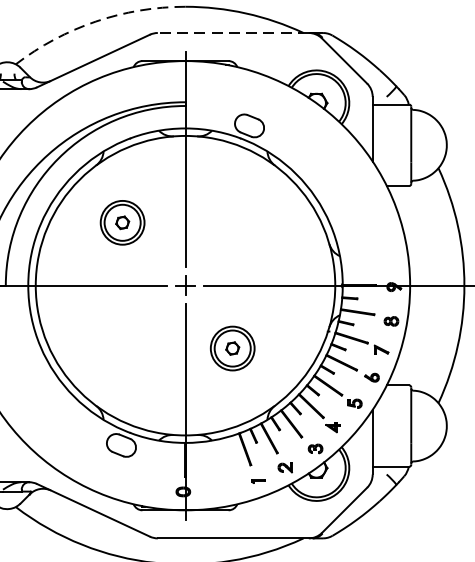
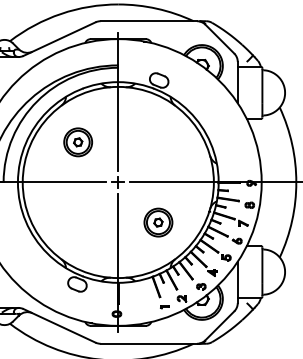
arc: (96, 20) -> (61, 13), dashed -> solid
line: (232, 33) -> (148, 21), dashed -> solid
part: (232, 348) -> (158, 222), moved

